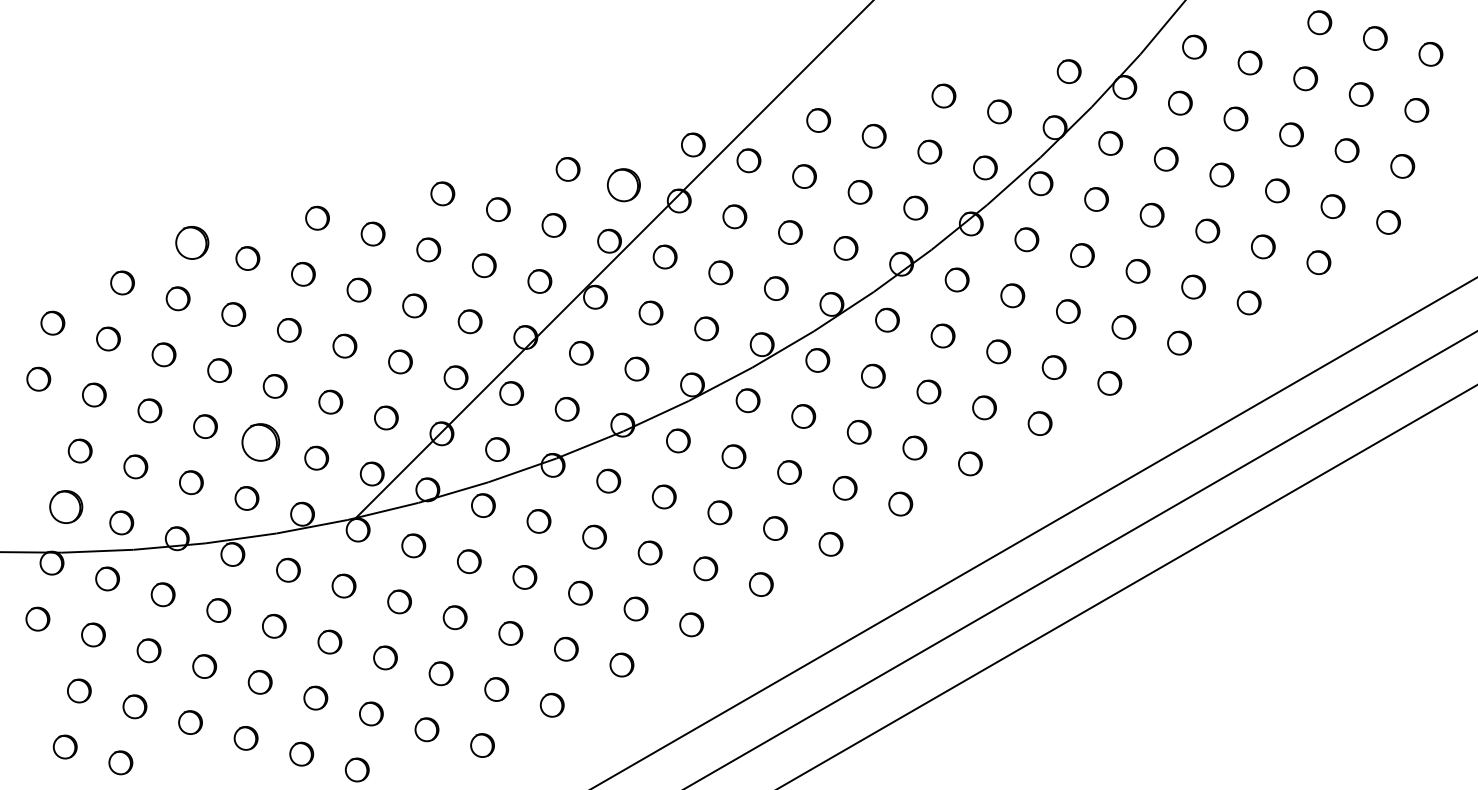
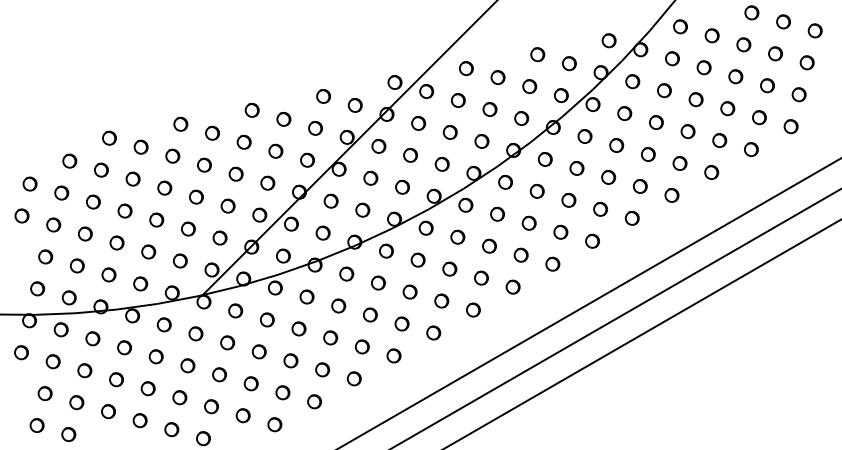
circle: (622, 185) -> (354, 105), size x0.71
circle: (192, 241) -> (109, 137), size x0.71
circle: (260, 441) -> (148, 251), size x0.62
circle: (65, 506) -> (37, 288), size x0.71

